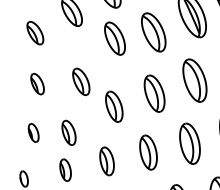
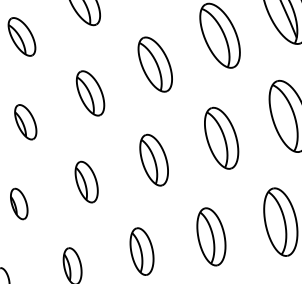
part: (114, 38) -> (154, 64), moved
part: (81, 81) -> (90, 92), moved
part: (68, 132) -> (85, 181), moved

